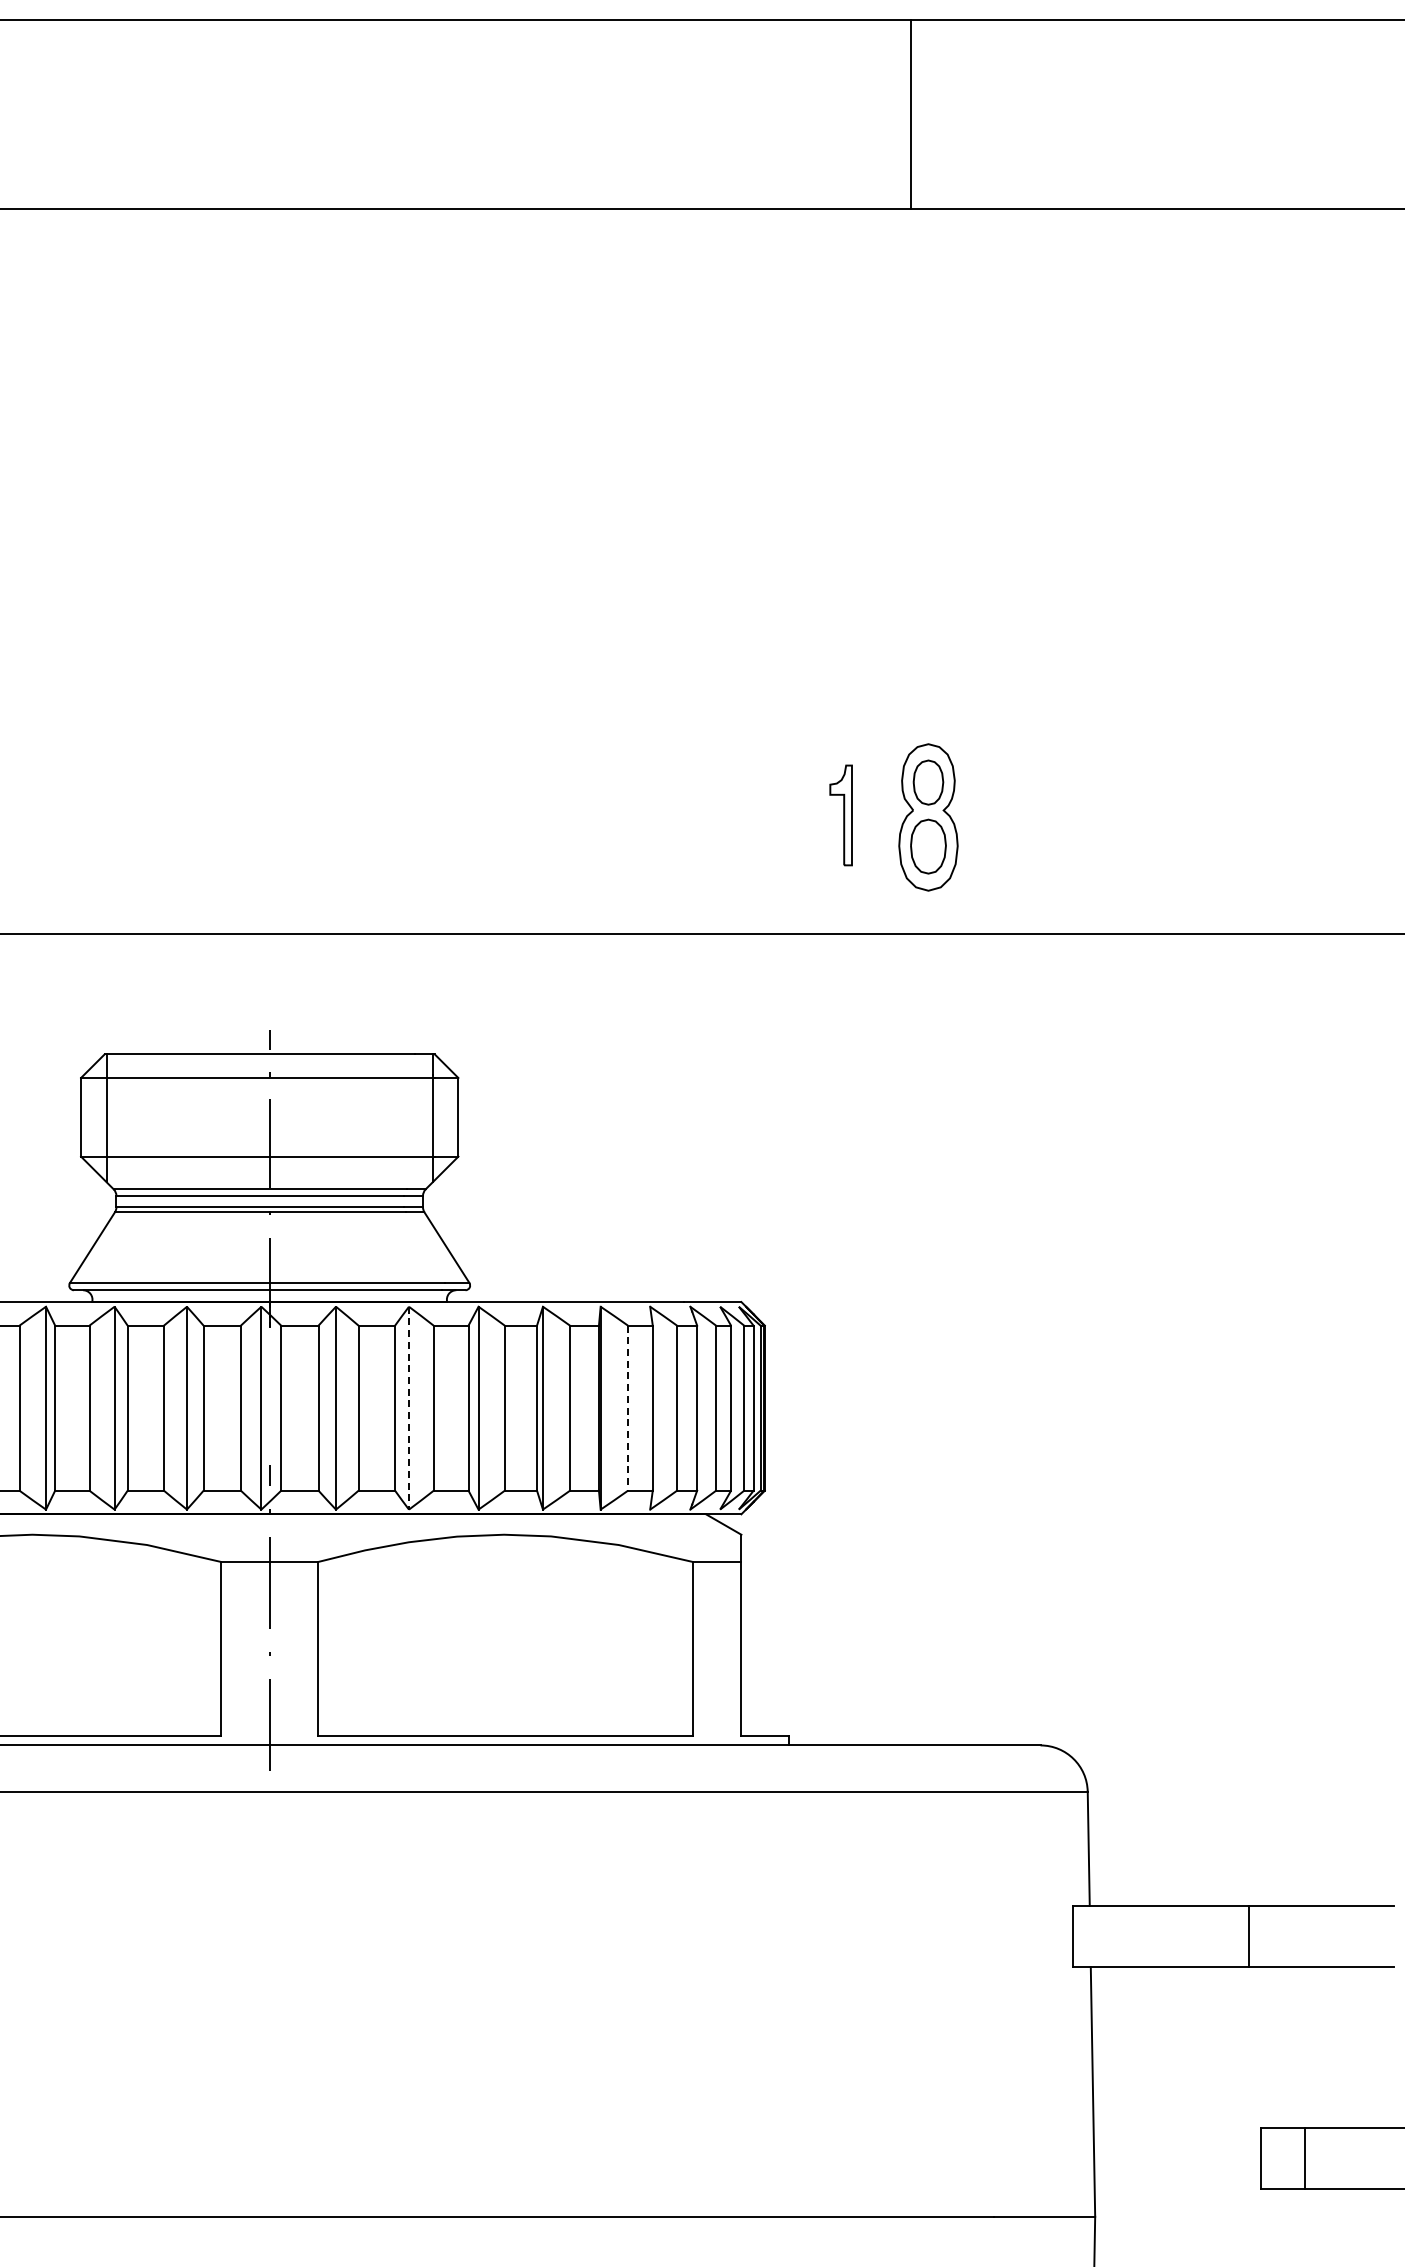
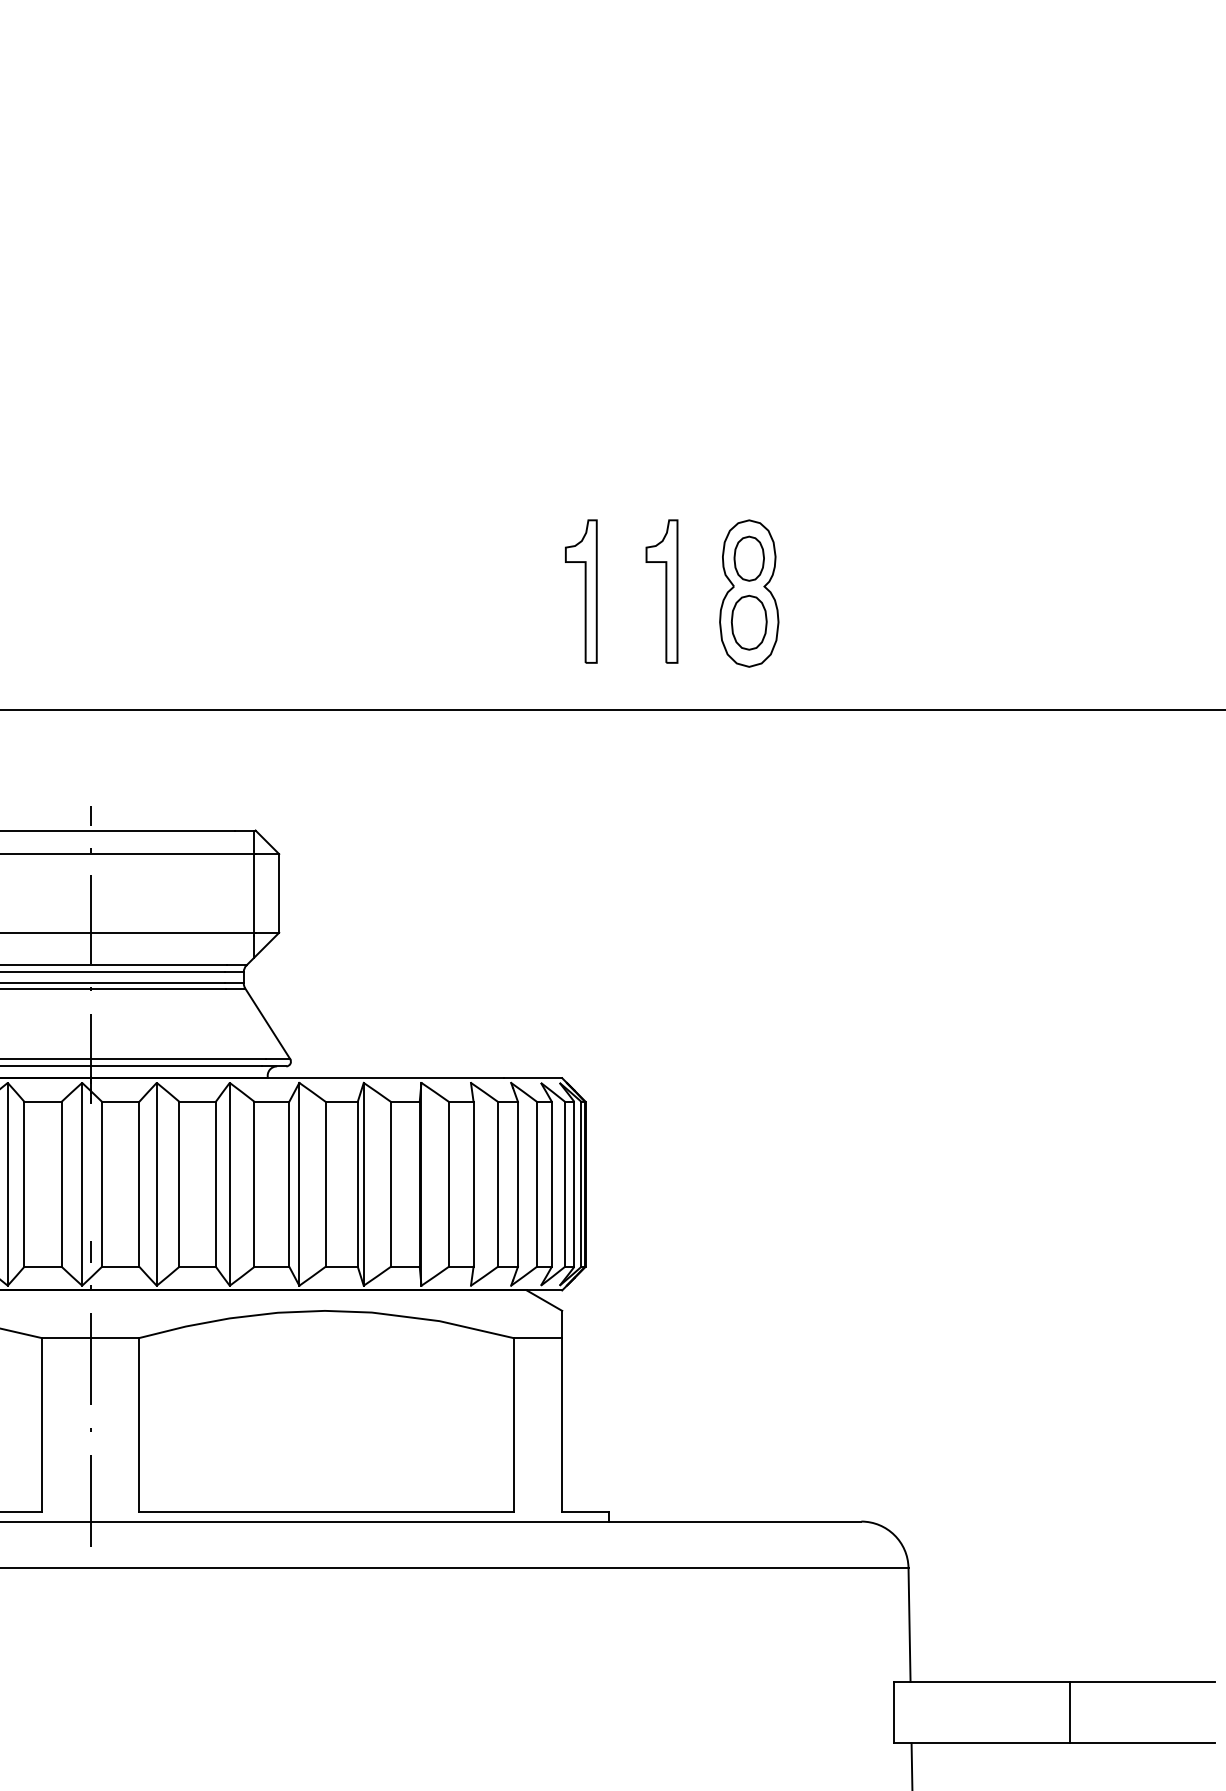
part: (760, 815) -> (581, 591), added
part: (840, 815) -> (661, 591), size x1.43
line: (409, 1408) -> (230, 1184), dashed -> solid
line: (627, 1408) -> (448, 1184), dashed -> solid

